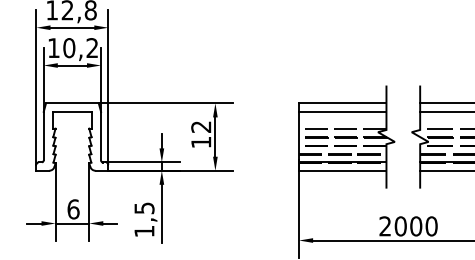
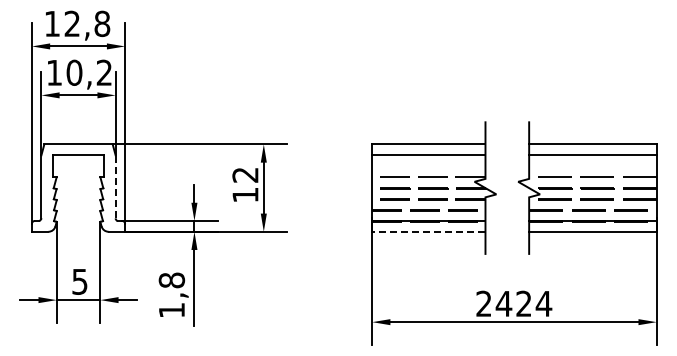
line: (100, 135) -> (115, 186), solid -> dashed
line: (342, 170) -> (428, 231), solid -> dashed
text: (144, 208) -> (171, 280), 1,5 -> 1,8
text: (73, 209) -> (79, 281), 6 -> 5
text: (415, 226) -> (523, 303), 2000 -> 2424

